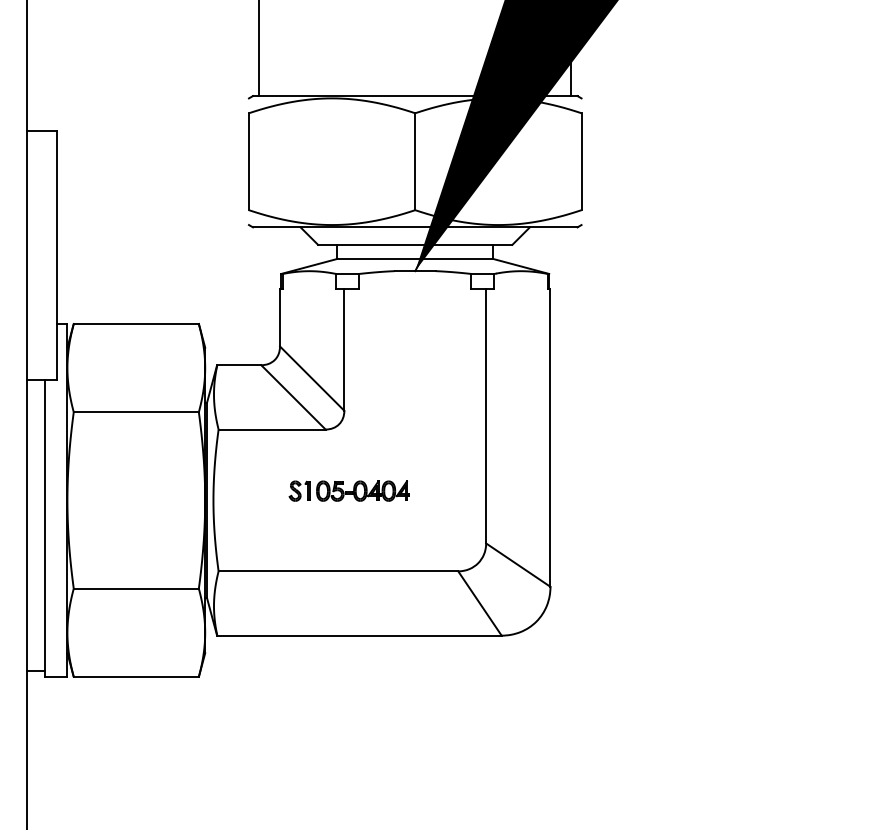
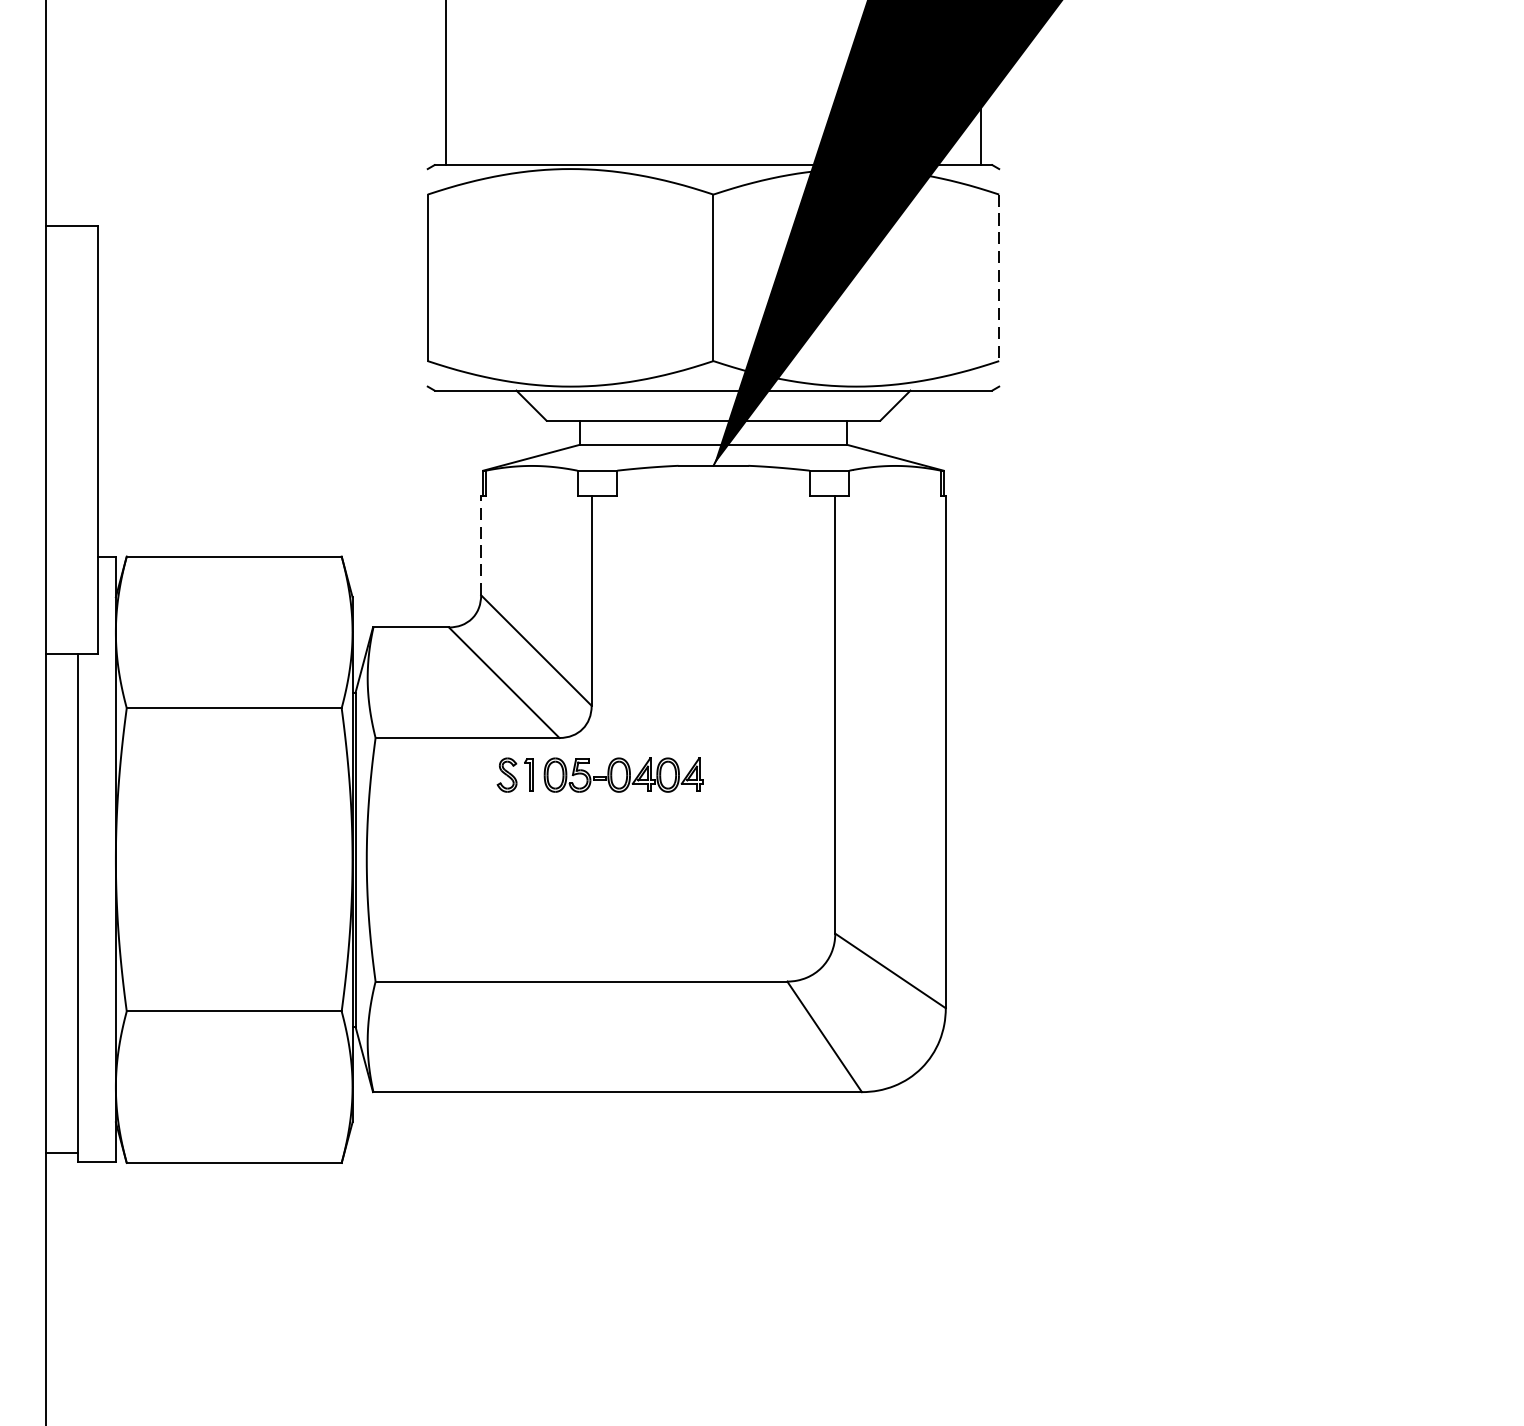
line: (581, 162) -> (999, 279), solid -> dashed
line: (280, 317) -> (481, 545), solid -> dashed
part: (348, 490) -> (598, 773), moved

